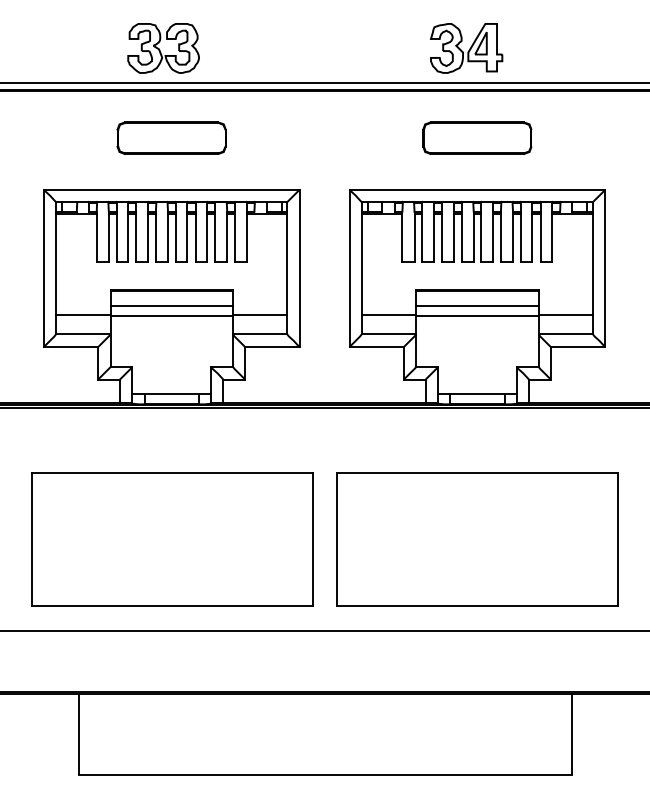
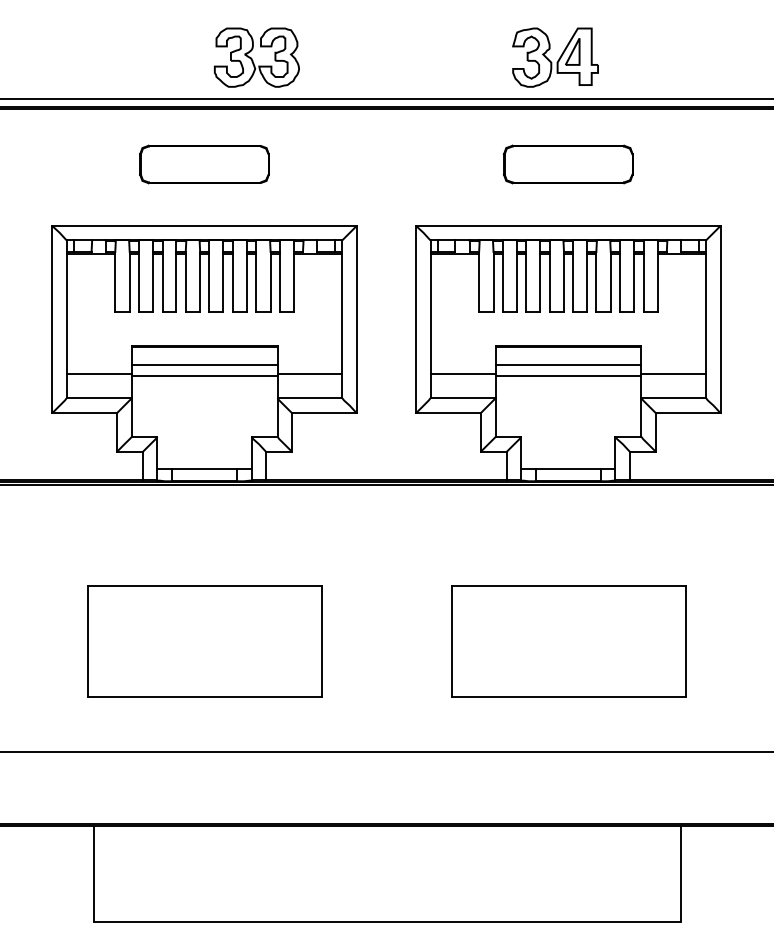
part: (163, 48) -> (256, 57), moved
part: (171, 538) -> (204, 641), size x0.7
part: (477, 538) -> (568, 641), size x0.7

